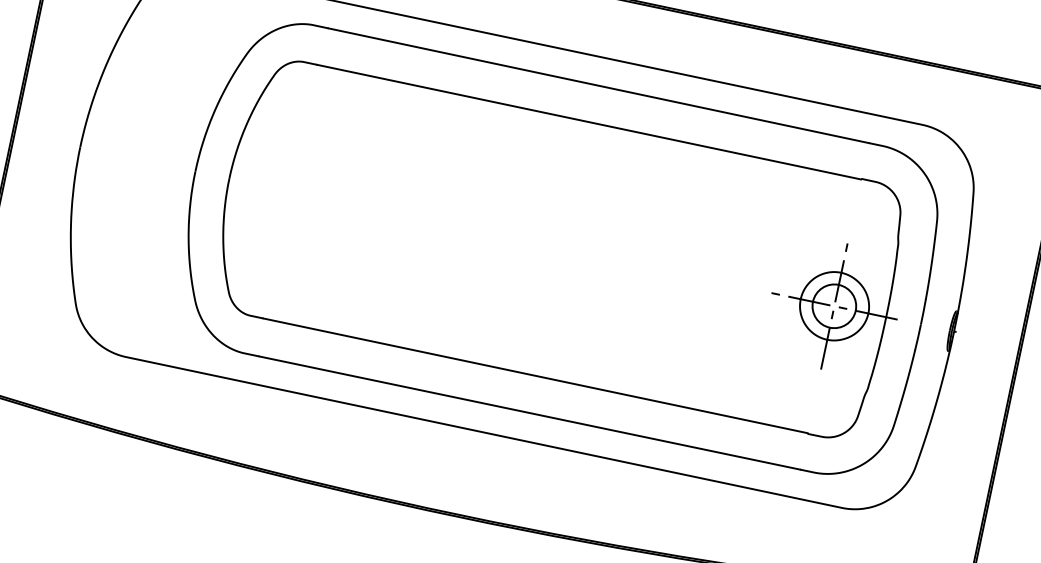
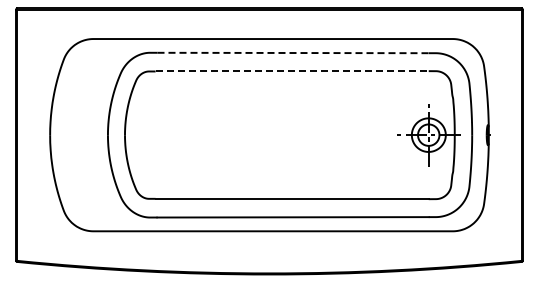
line: (599, 86) -> (293, 53), solid -> dashed
line: (589, 122) -> (292, 71), solid -> dashed

